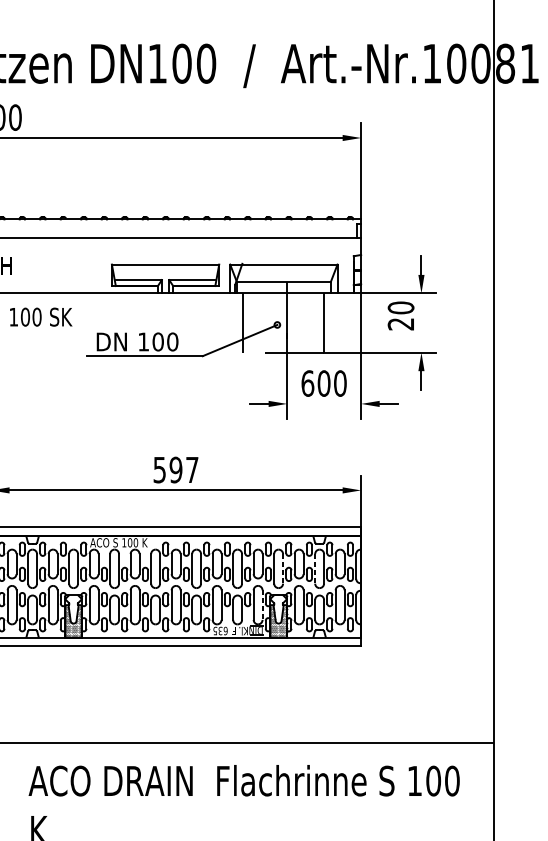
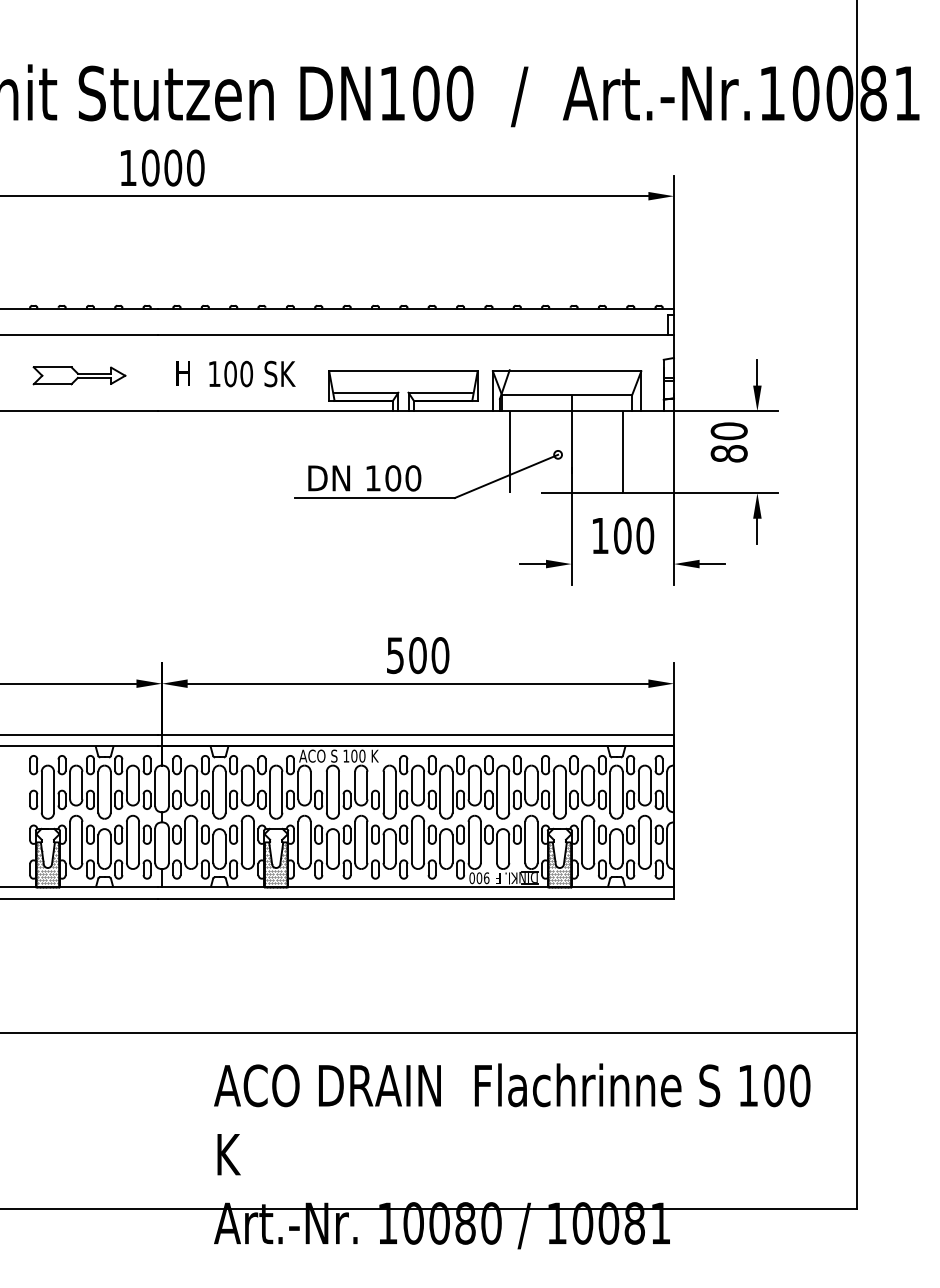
text: (41, 316) -> (252, 373), moved
text: (400, 324) -> (728, 453), 20 -> 80
text: (308, 383) -> (600, 535), 600 -> 100
text: (184, 470) -> (429, 655), 597 -> 500
line: (282, 569) -> (565, 792), dashed -> solid
line: (315, 569) -> (610, 792), dashed -> solid
line: (262, 605) -> (537, 842), dashed -> solid
text: (220, 631) -> (479, 878), 635 -> 900

